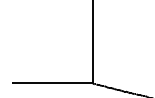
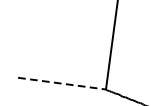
line: (52, 83) -> (62, 83), solid -> dashed

